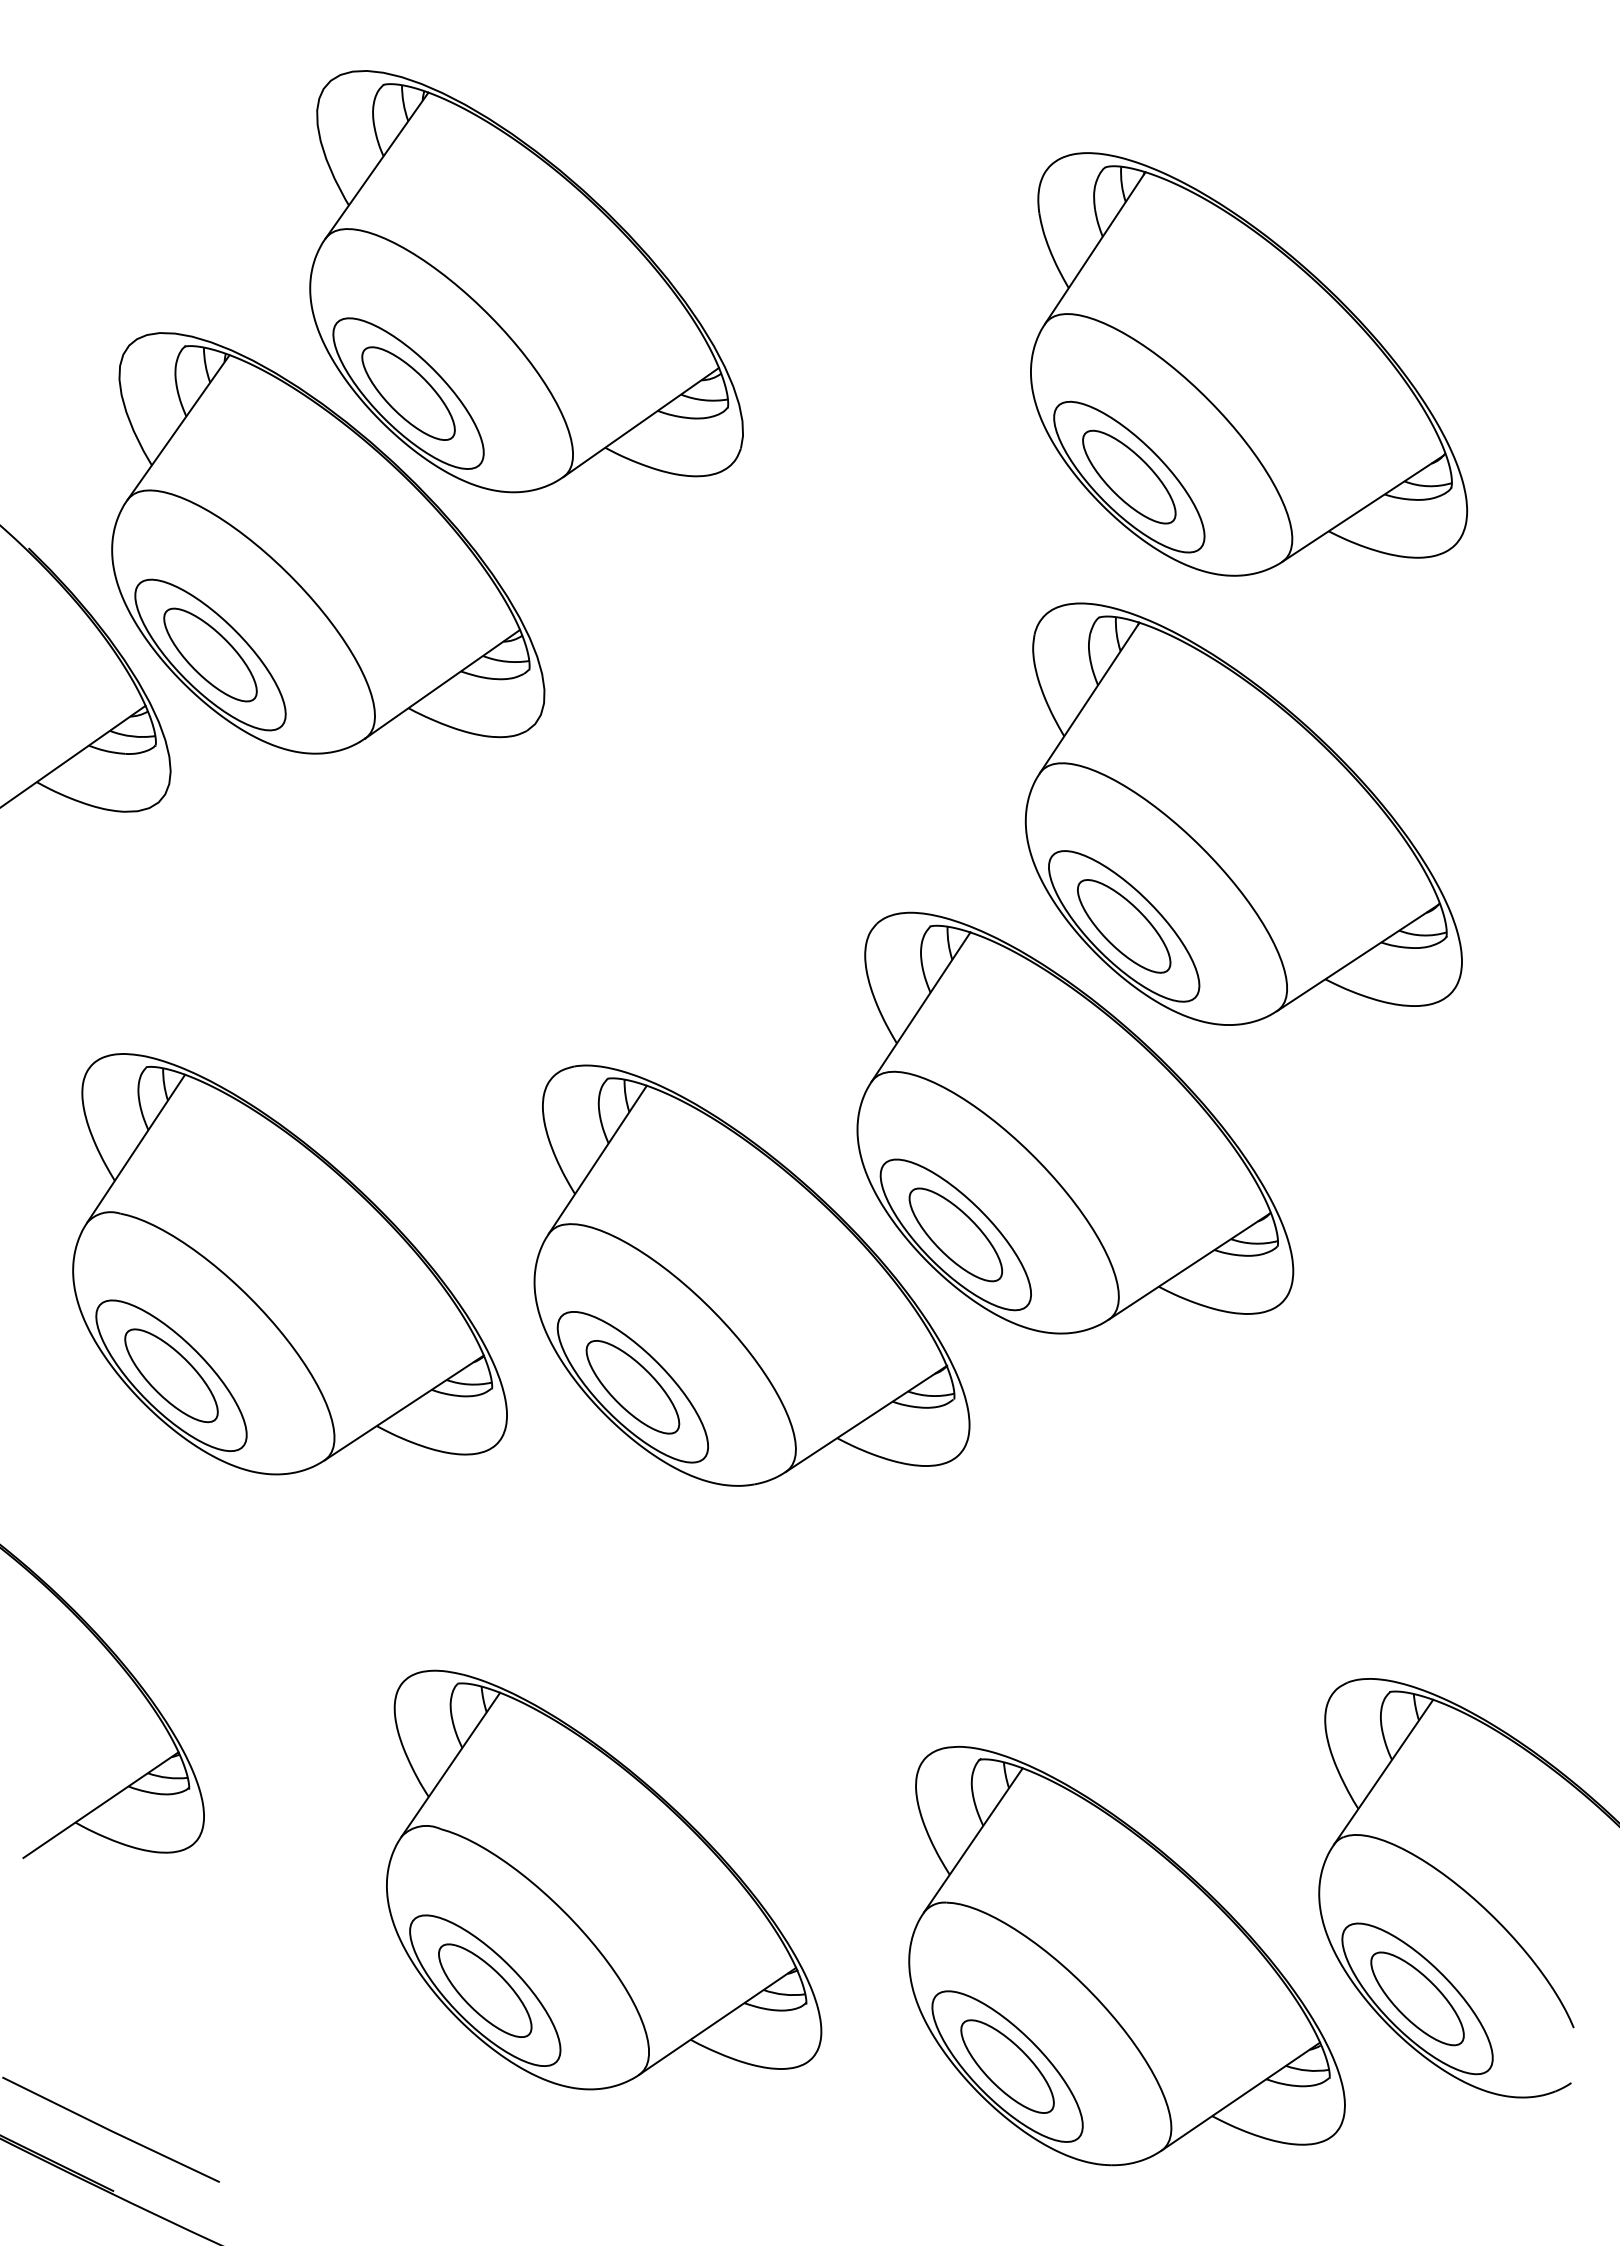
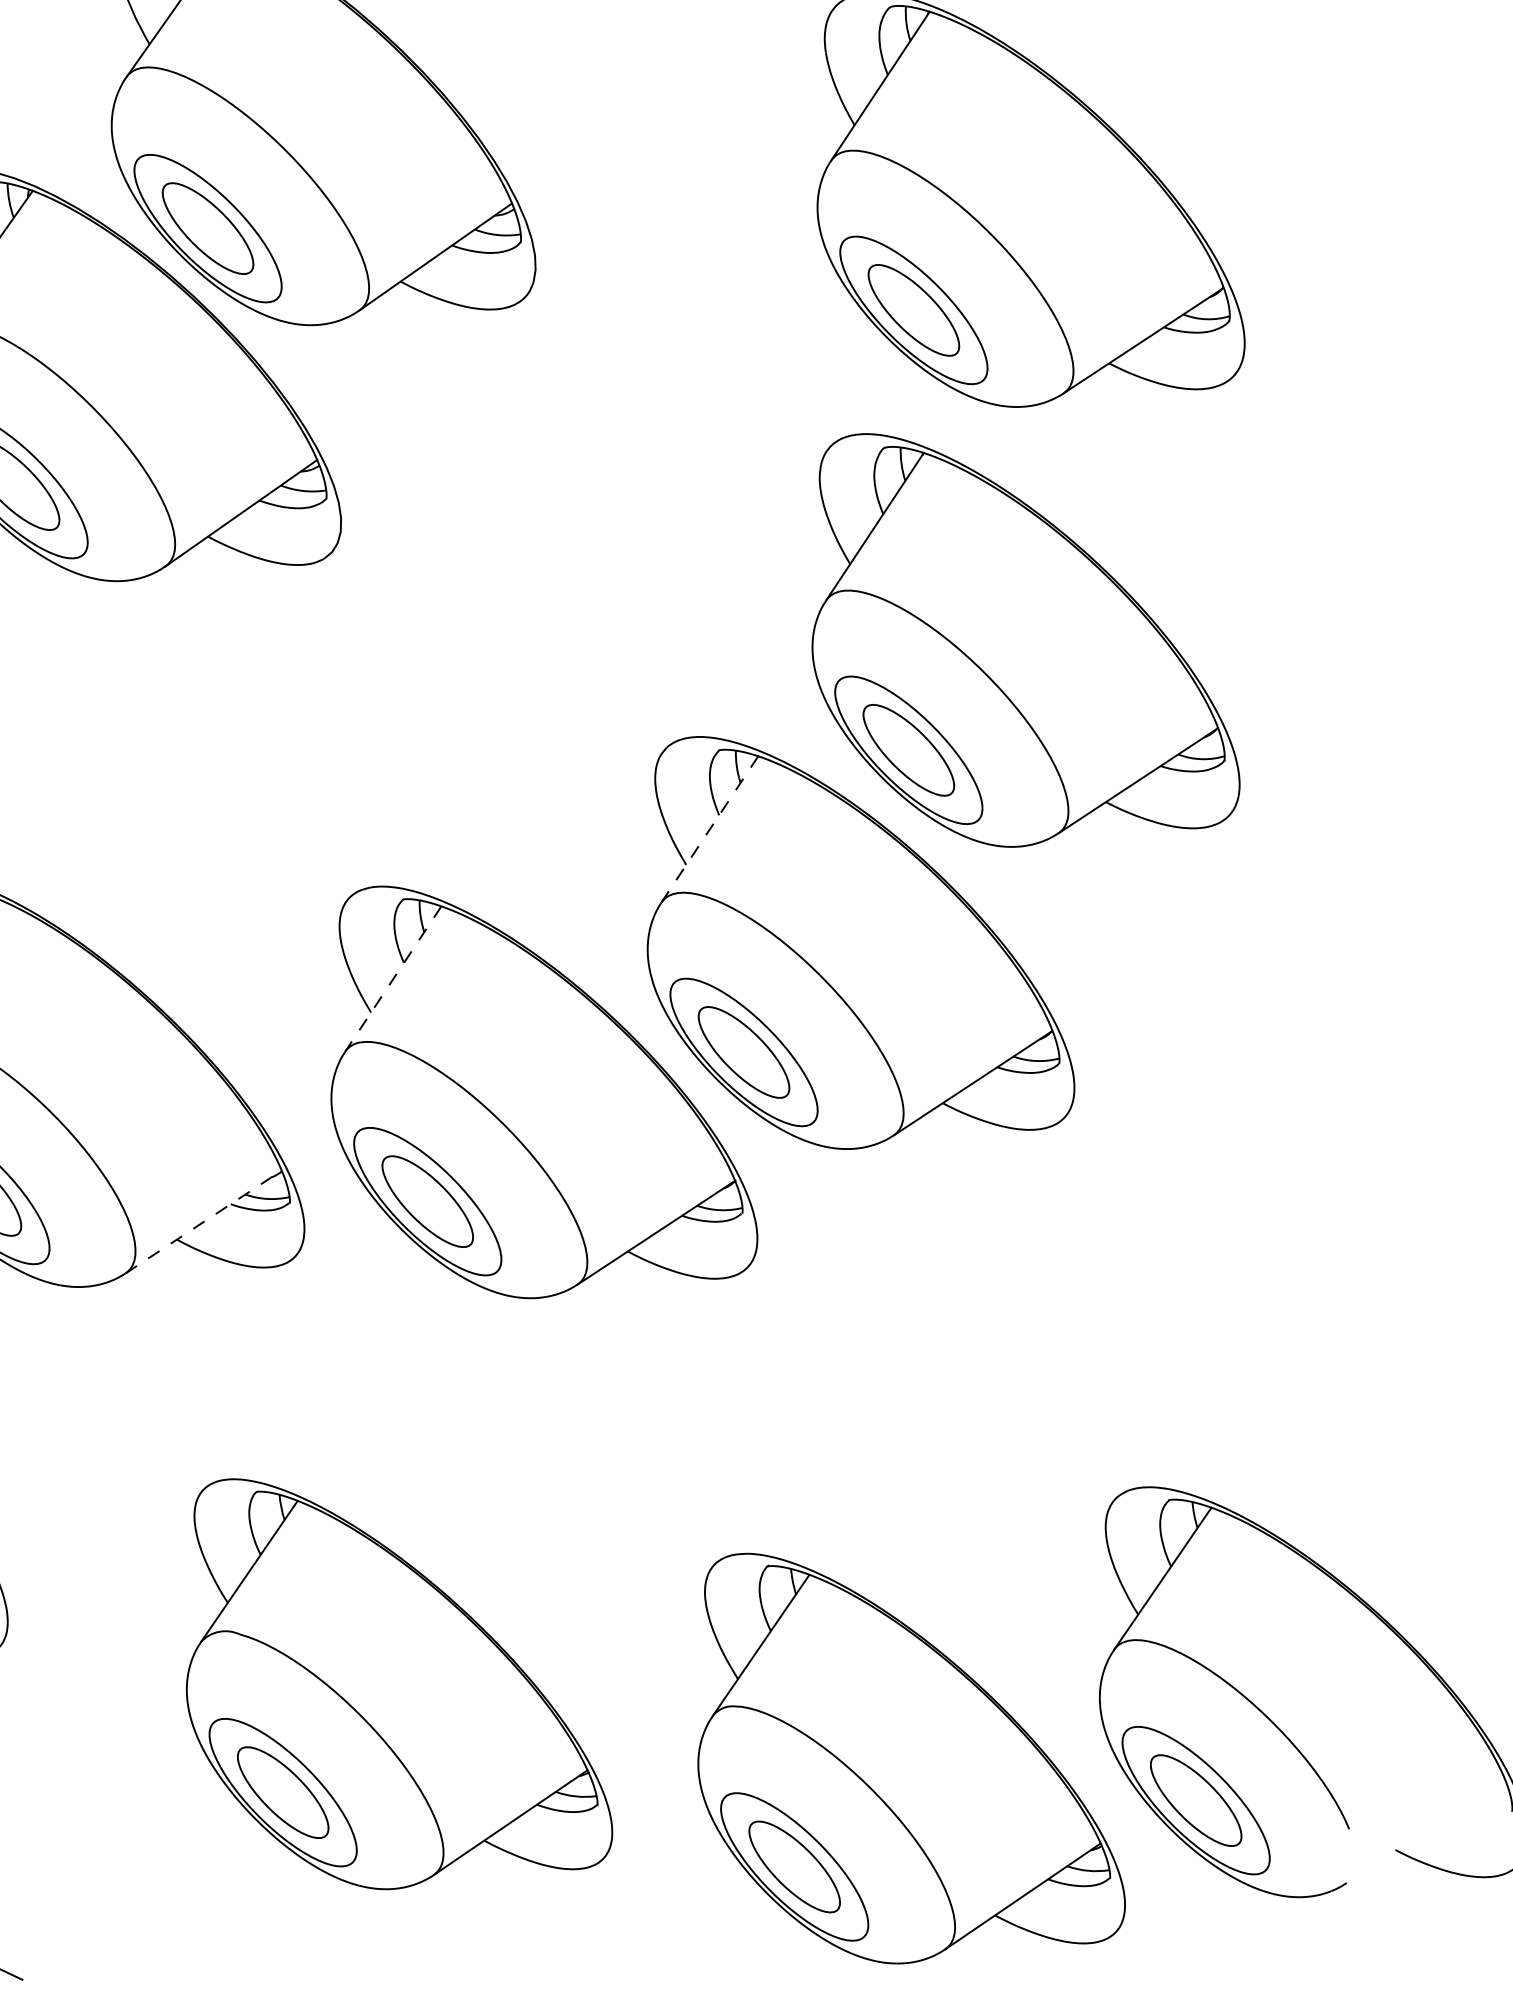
line: (920, 1007) -> (709, 829), solid -> dashed
line: (597, 1159) -> (393, 978), solid -> dashed
line: (404, 1407) -> (204, 1221), solid -> dashed

